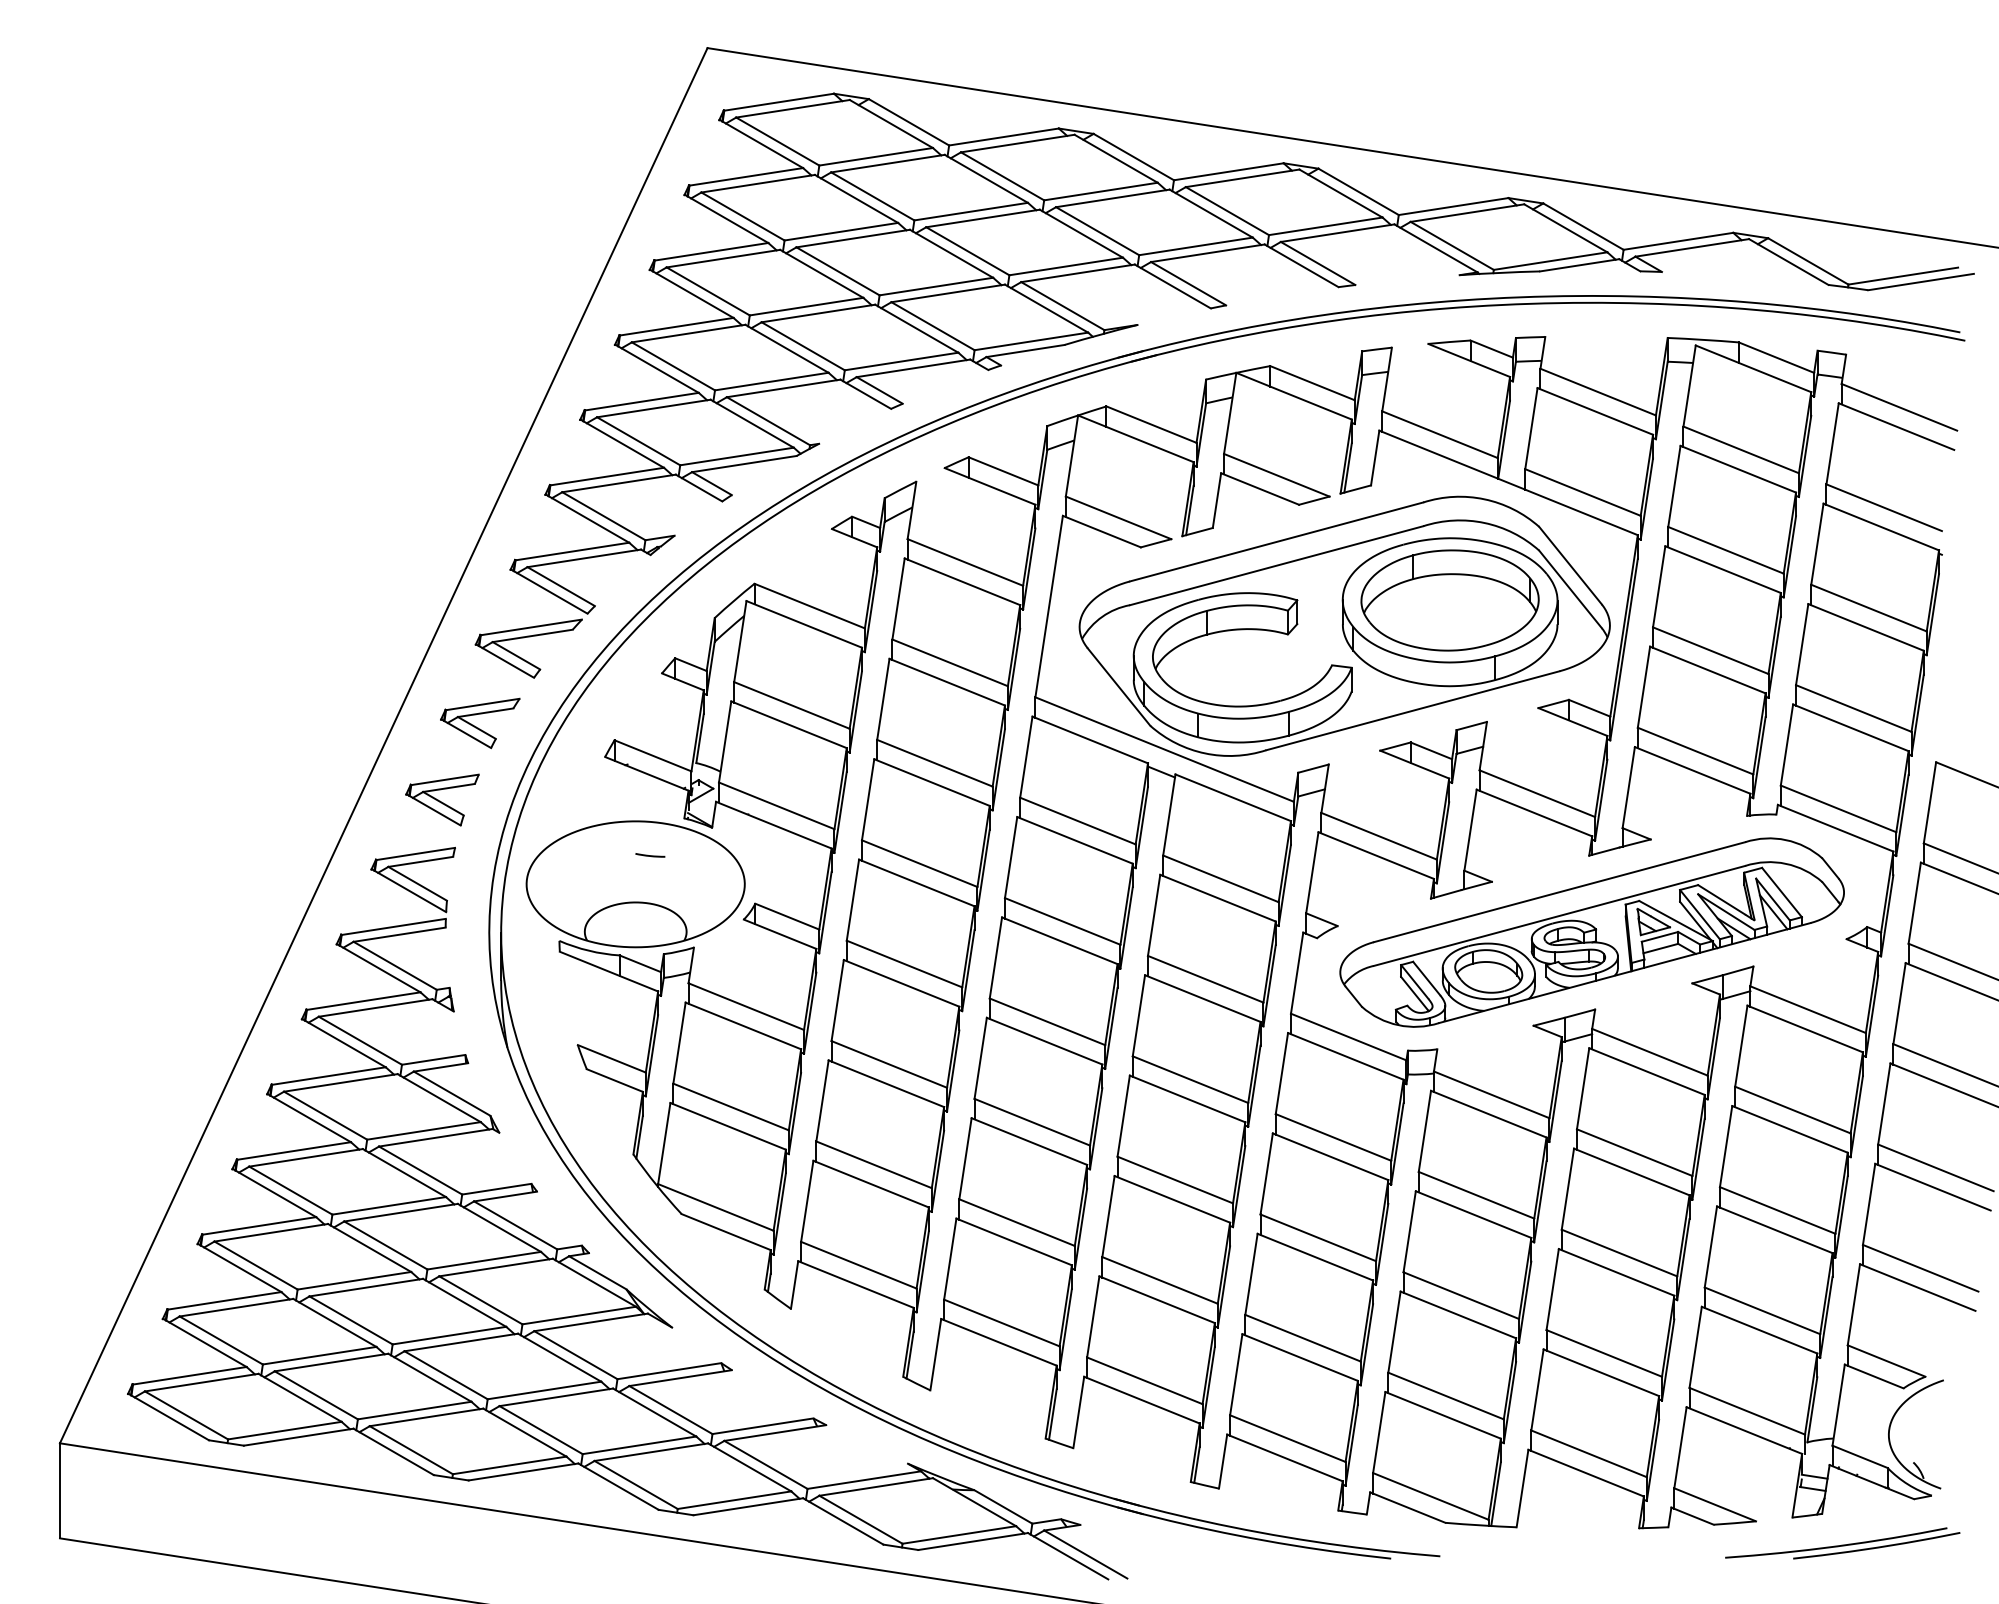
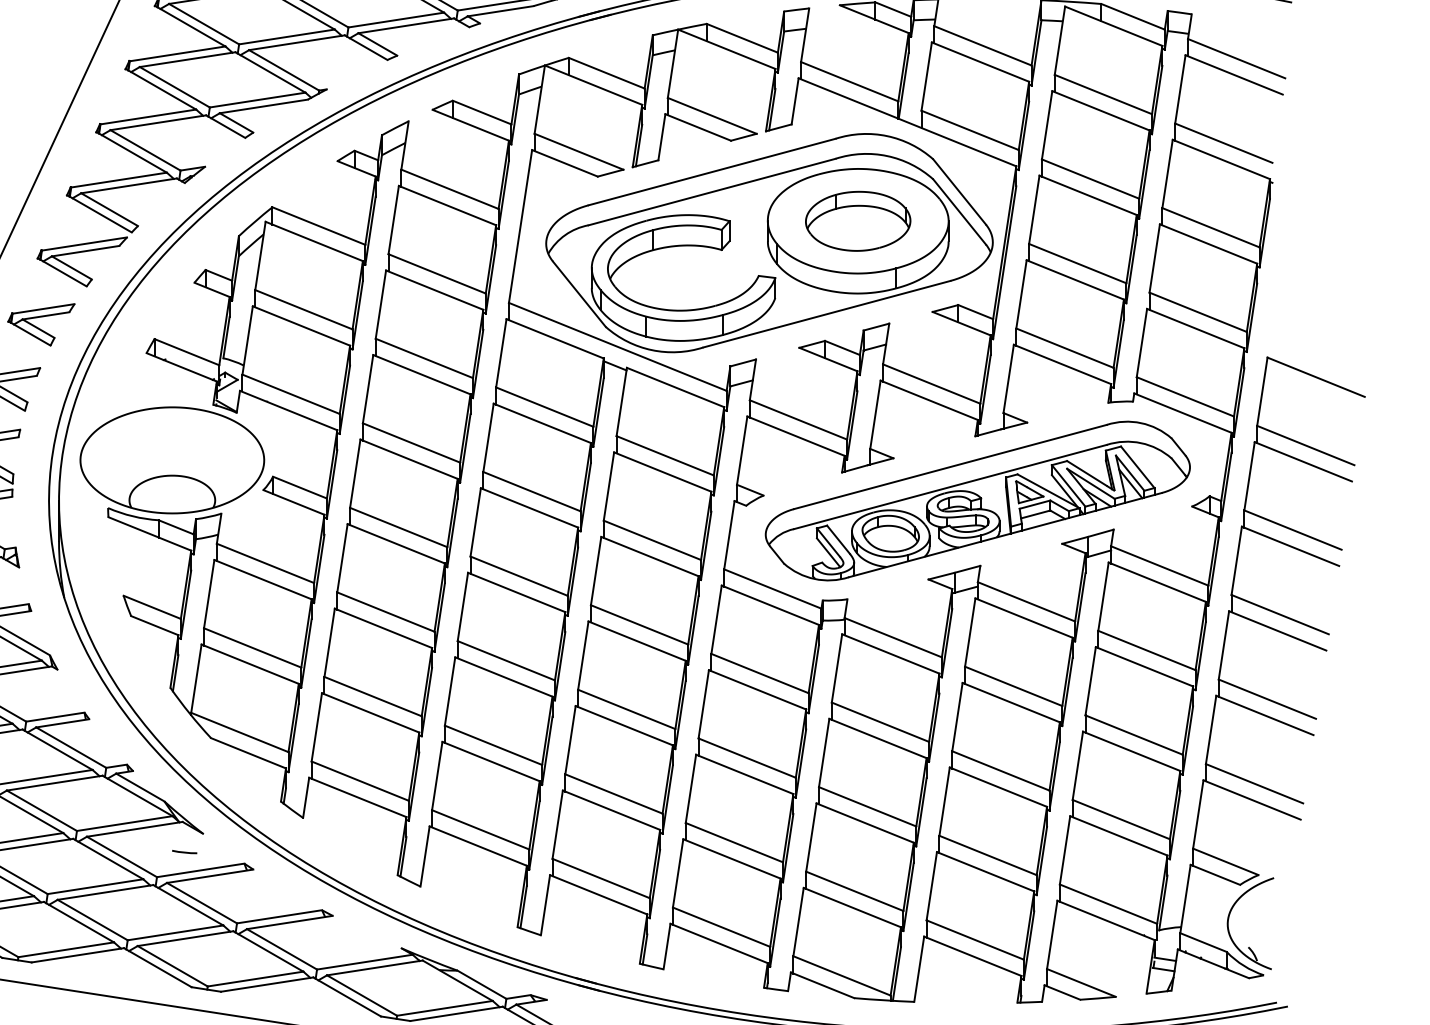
part: (1449, 600) -> (857, 221), size x0.7
line: (650, 855) -> (184, 852), moved

